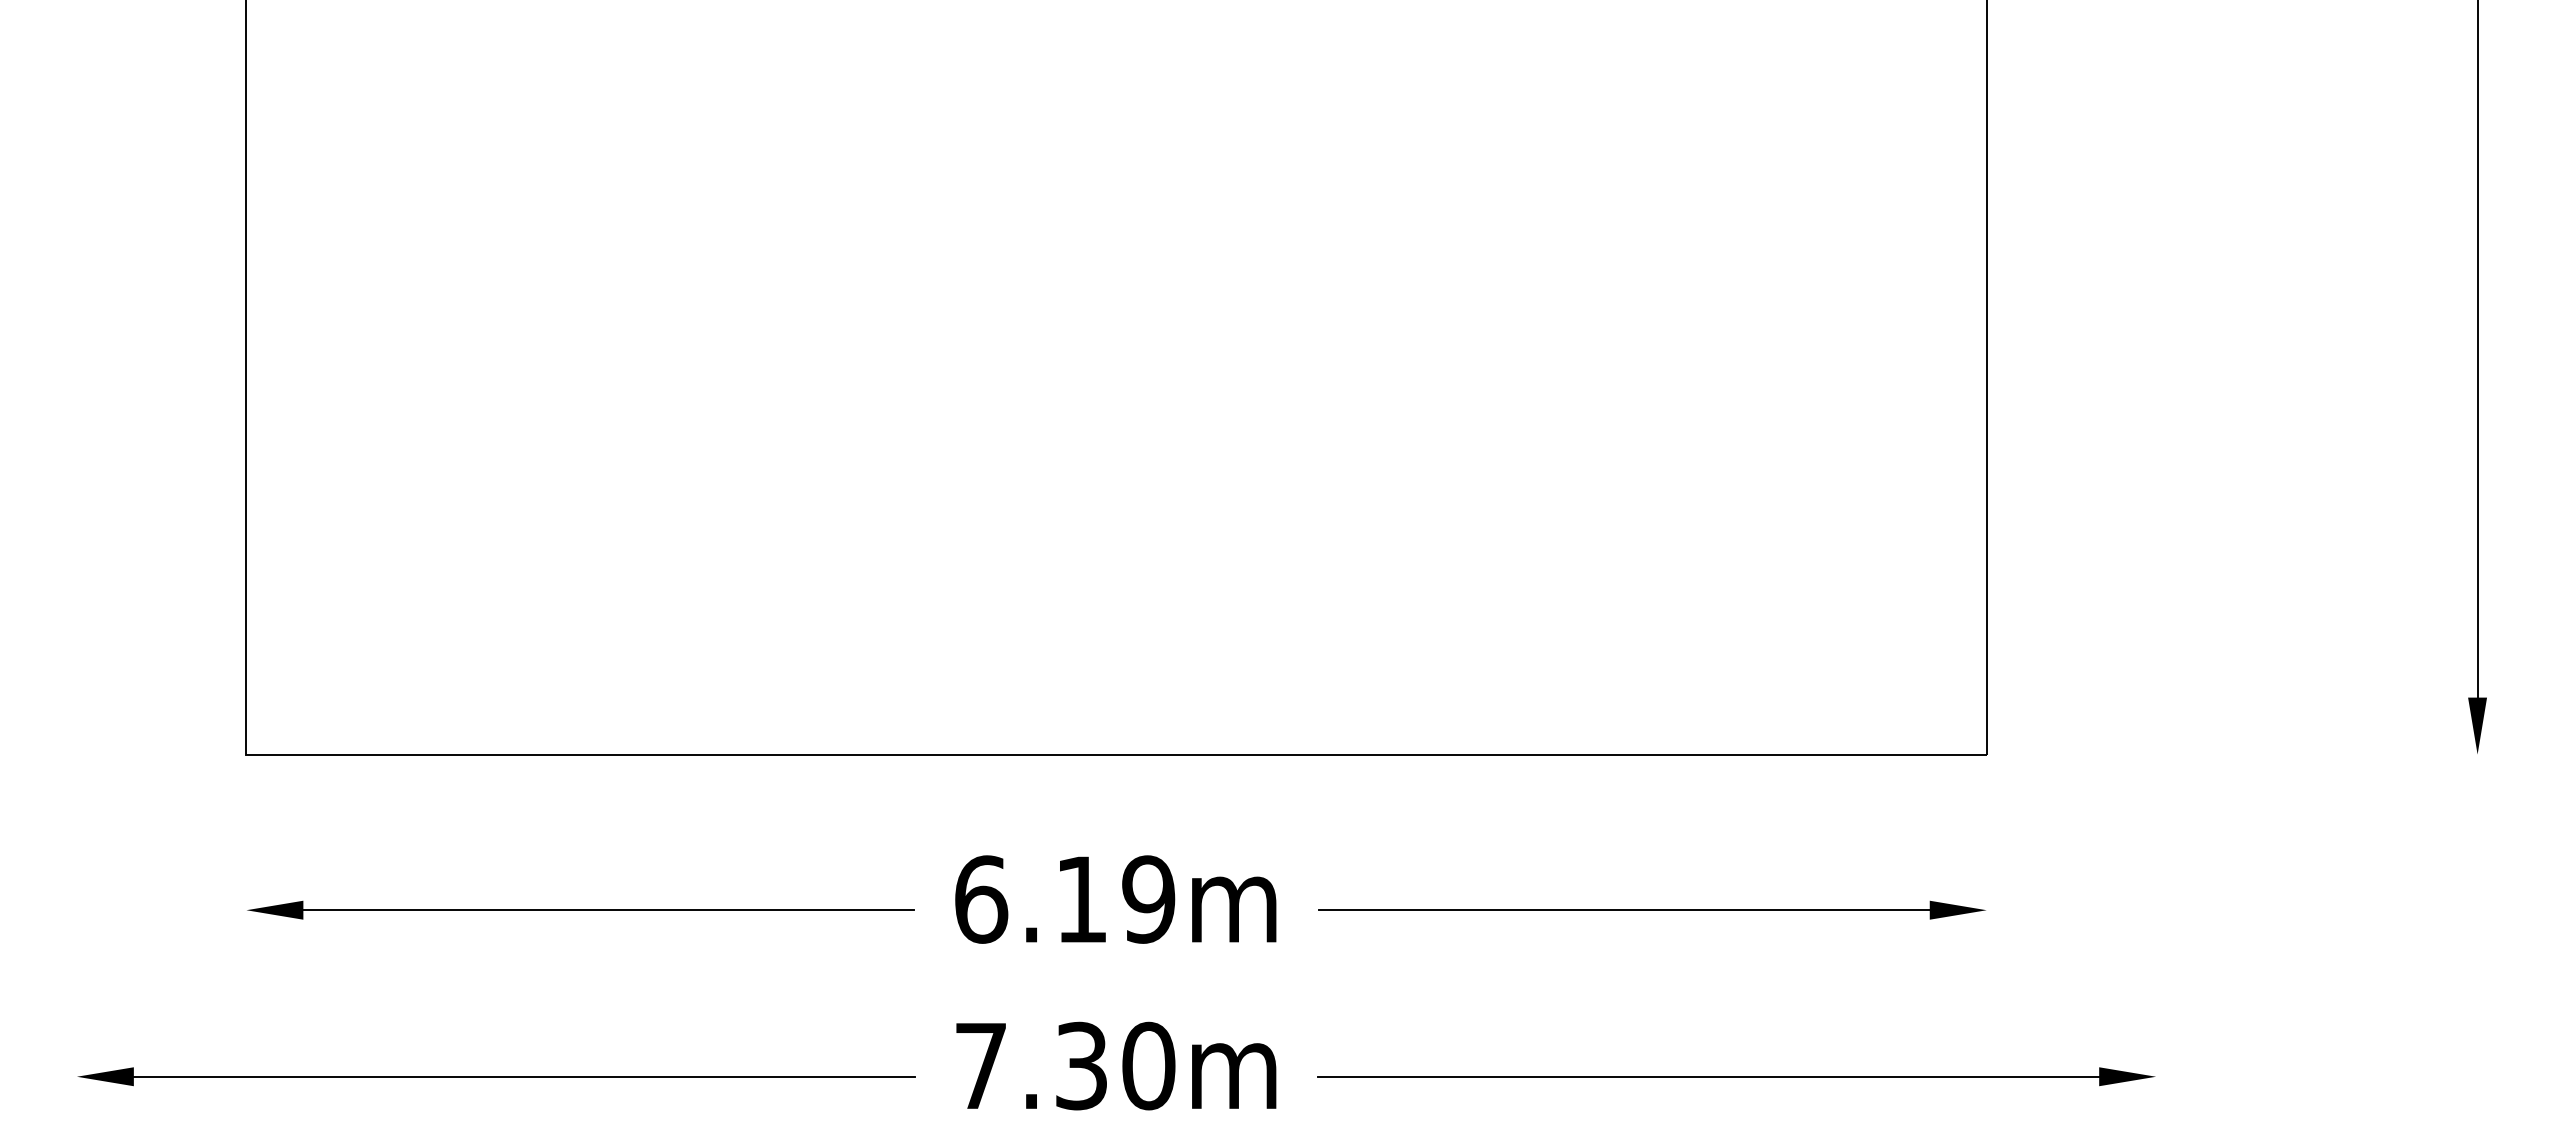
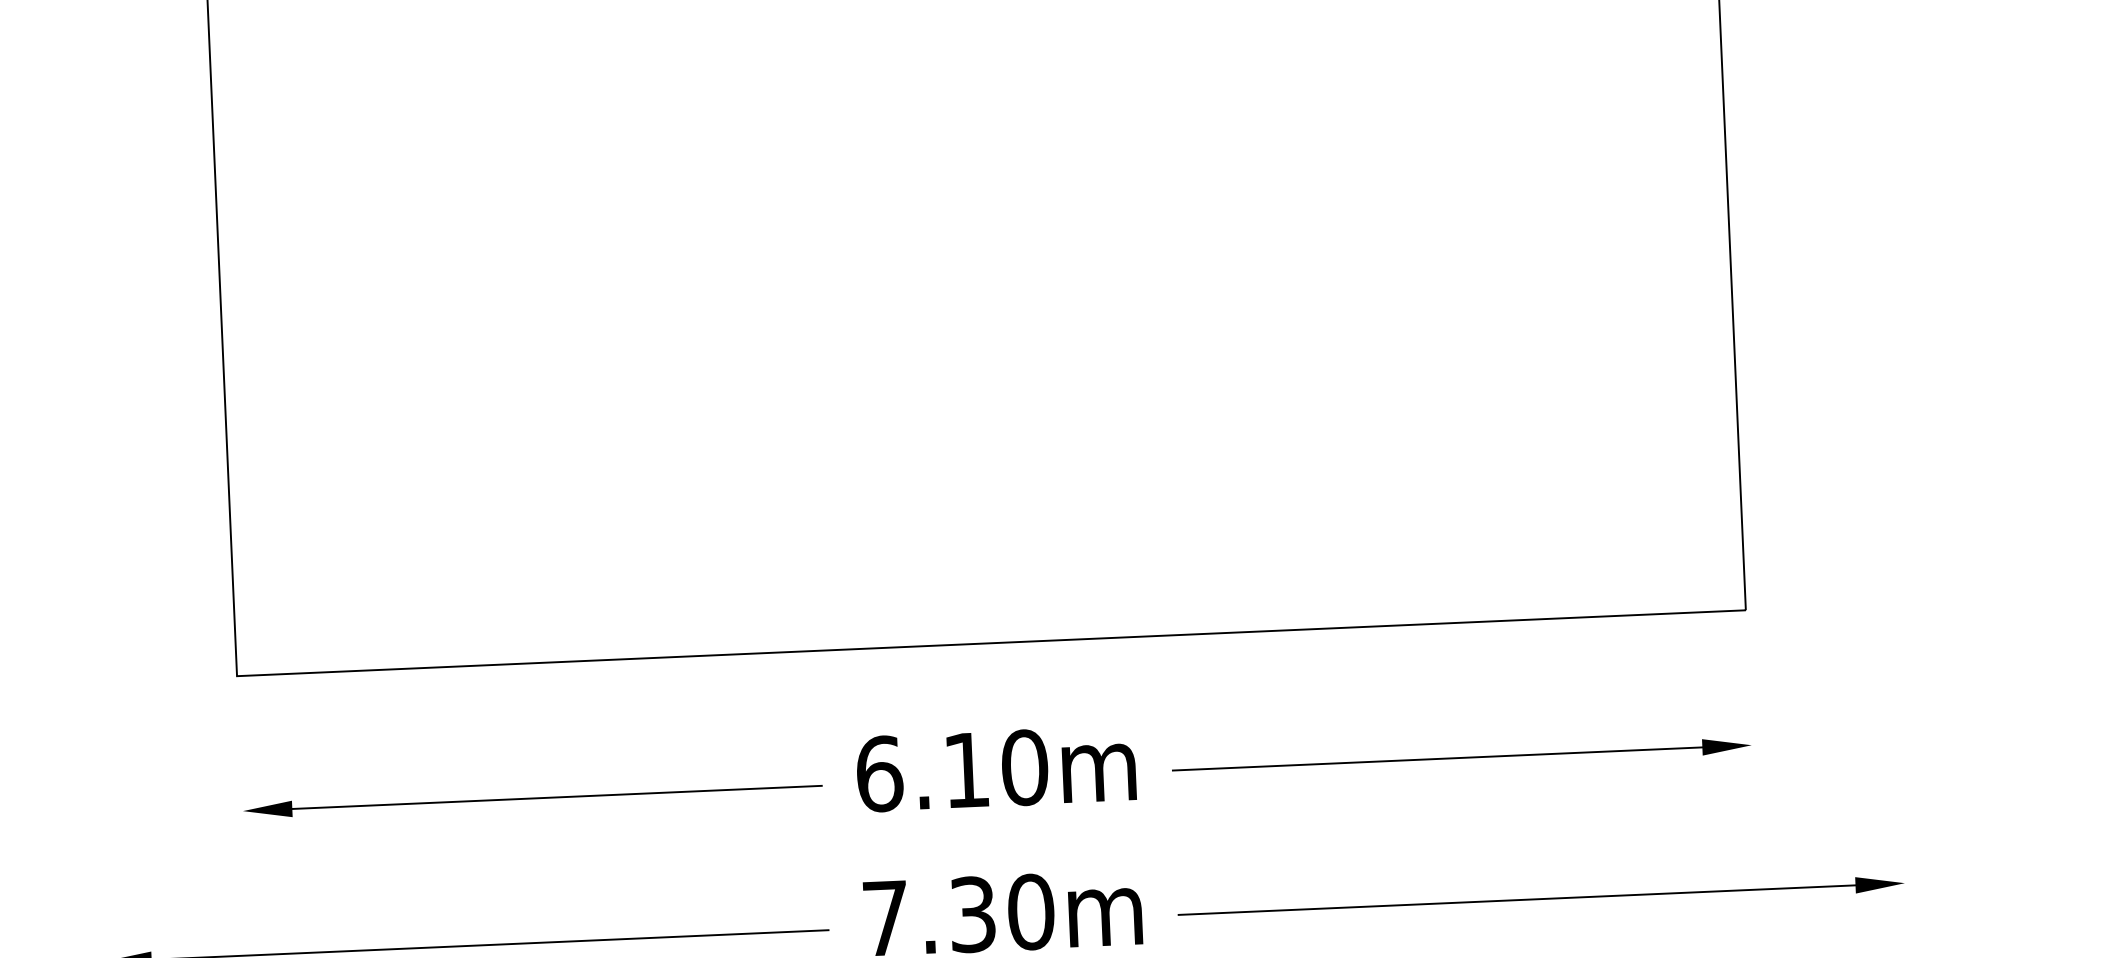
text: (1148, 899) -> (1024, 767), 6.19m -> 6.10m

